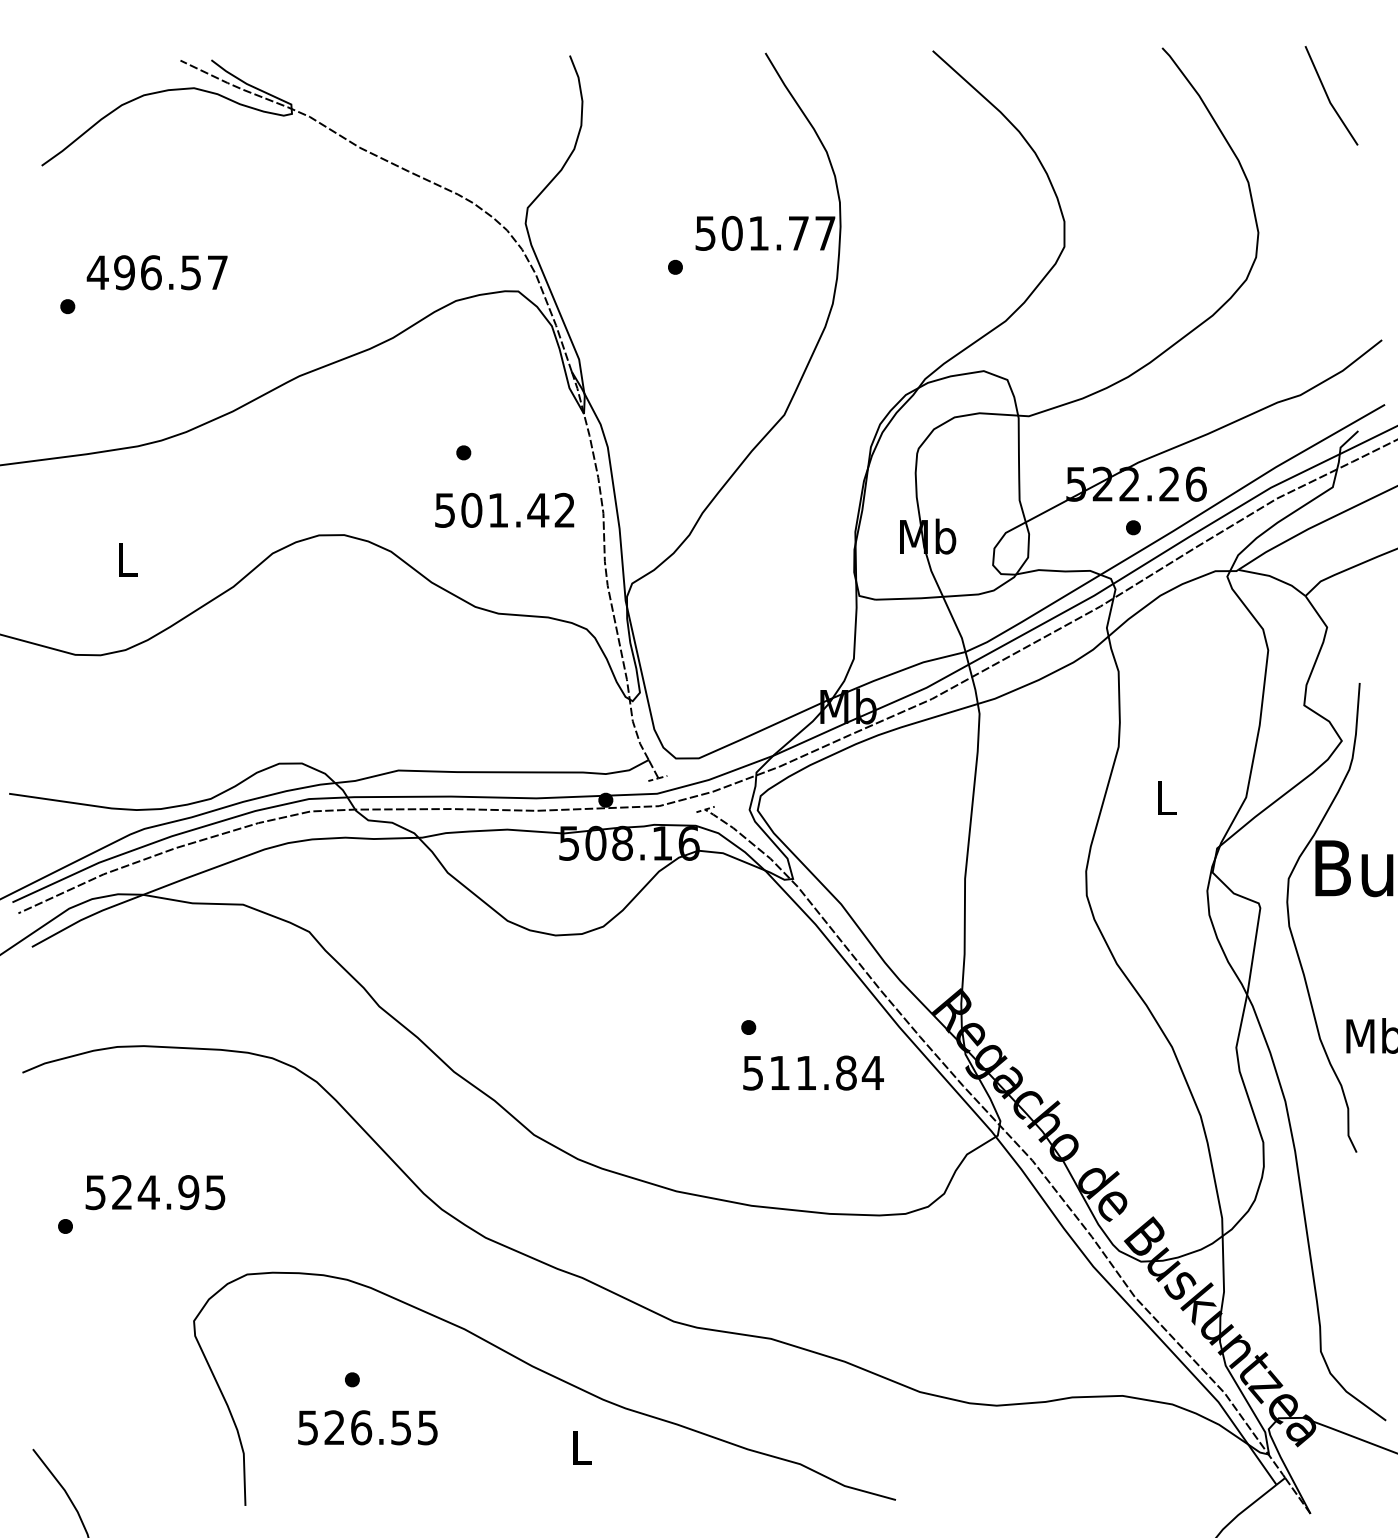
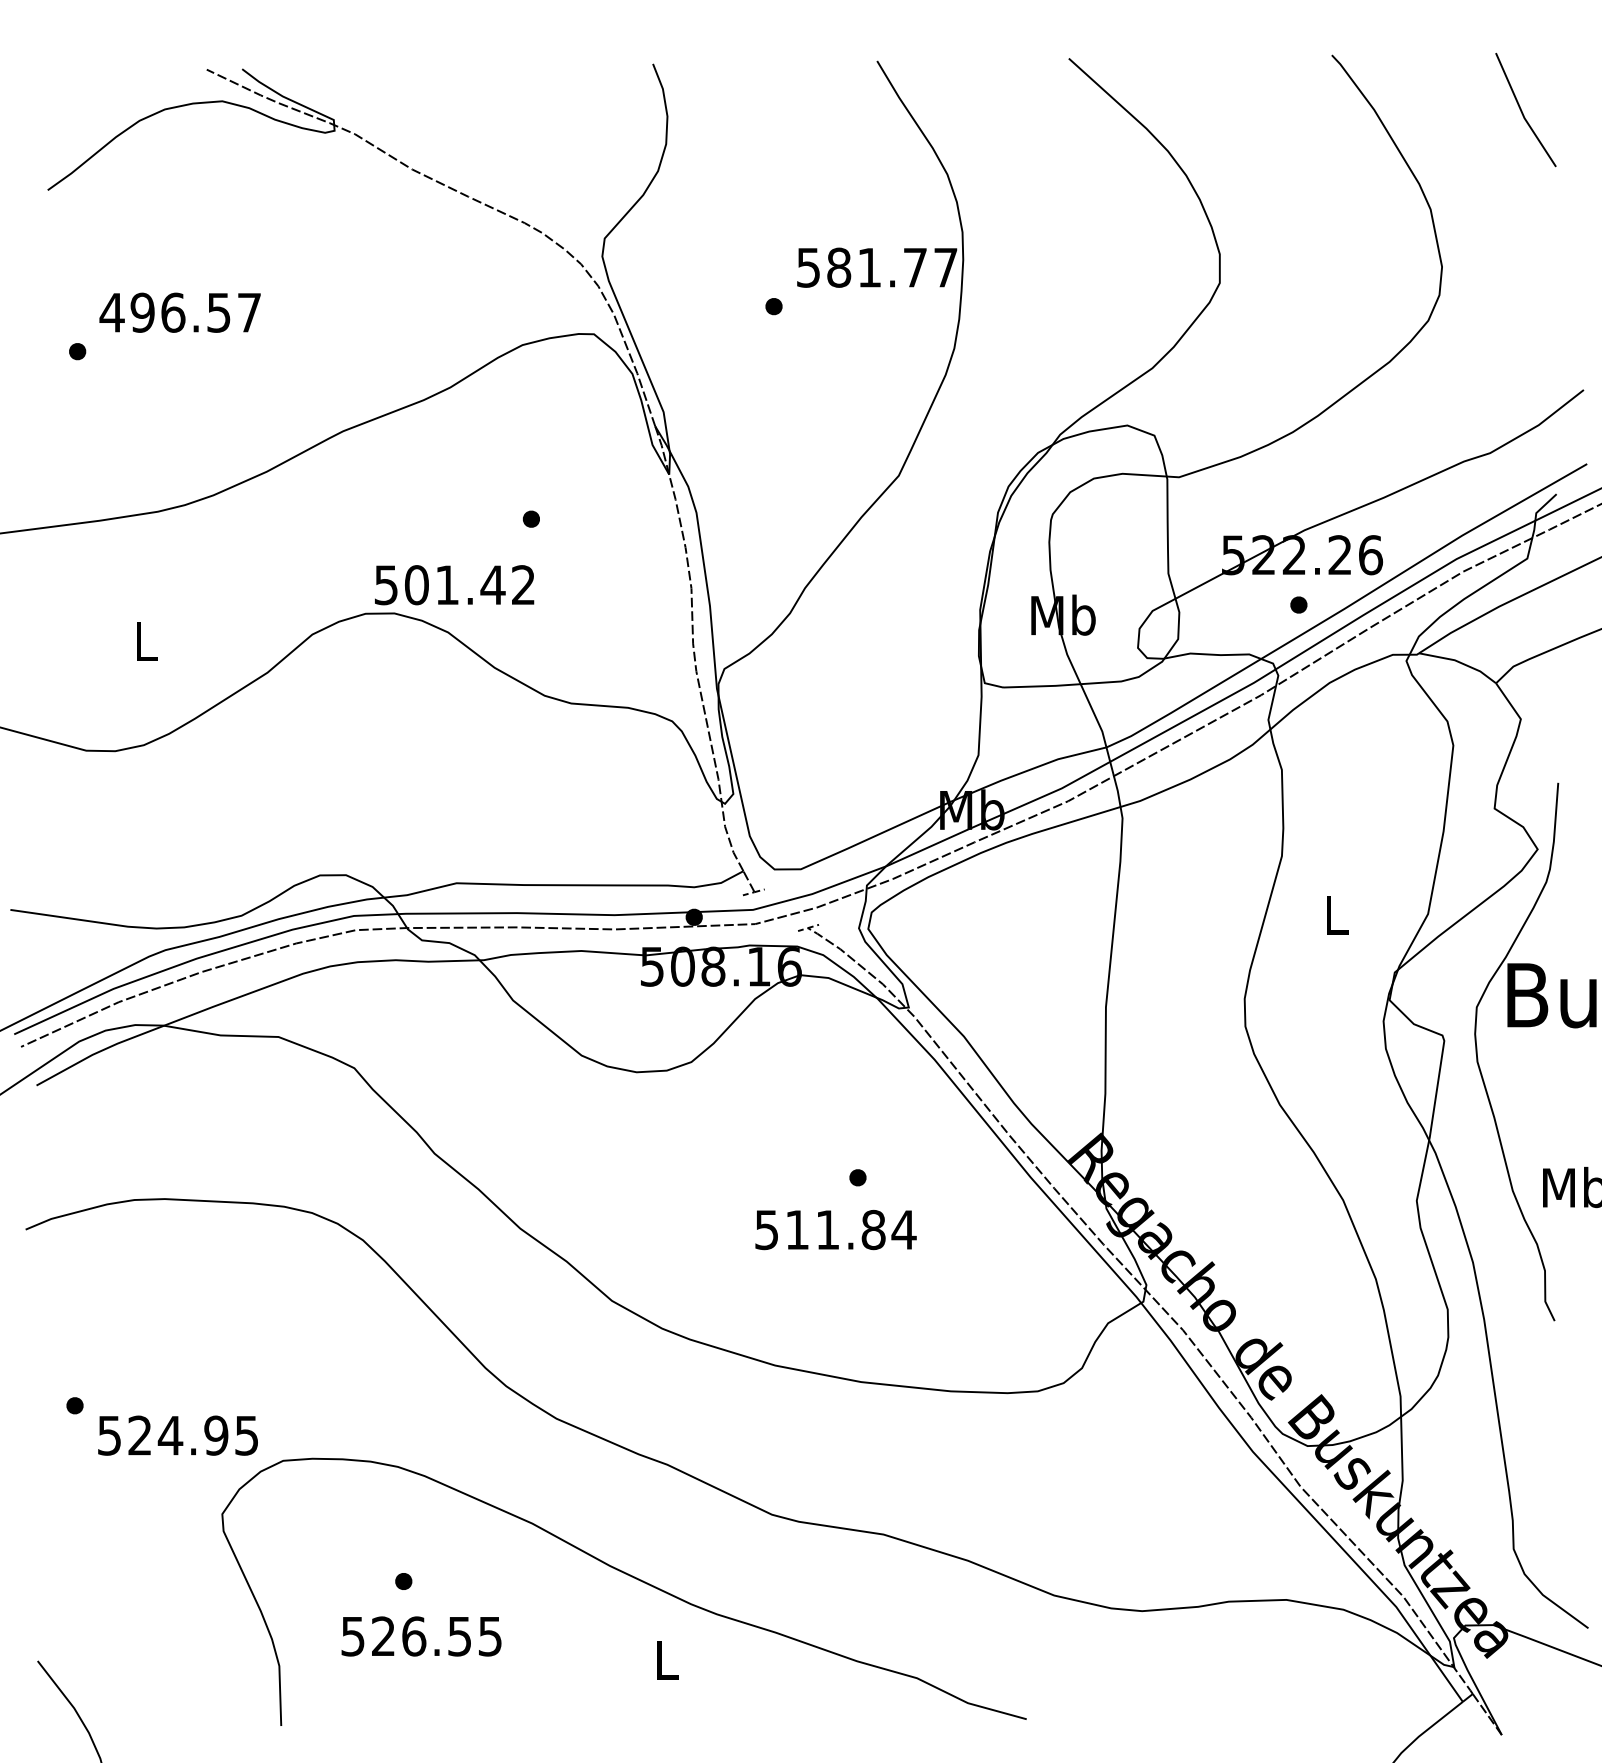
text: (731, 233) -> (838, 267), 501.77 -> 581.77
text: (504, 510) -> (454, 585), moved
text: (813, 1072) -> (835, 1229), moved
text: (155, 1192) -> (178, 1435), moved

